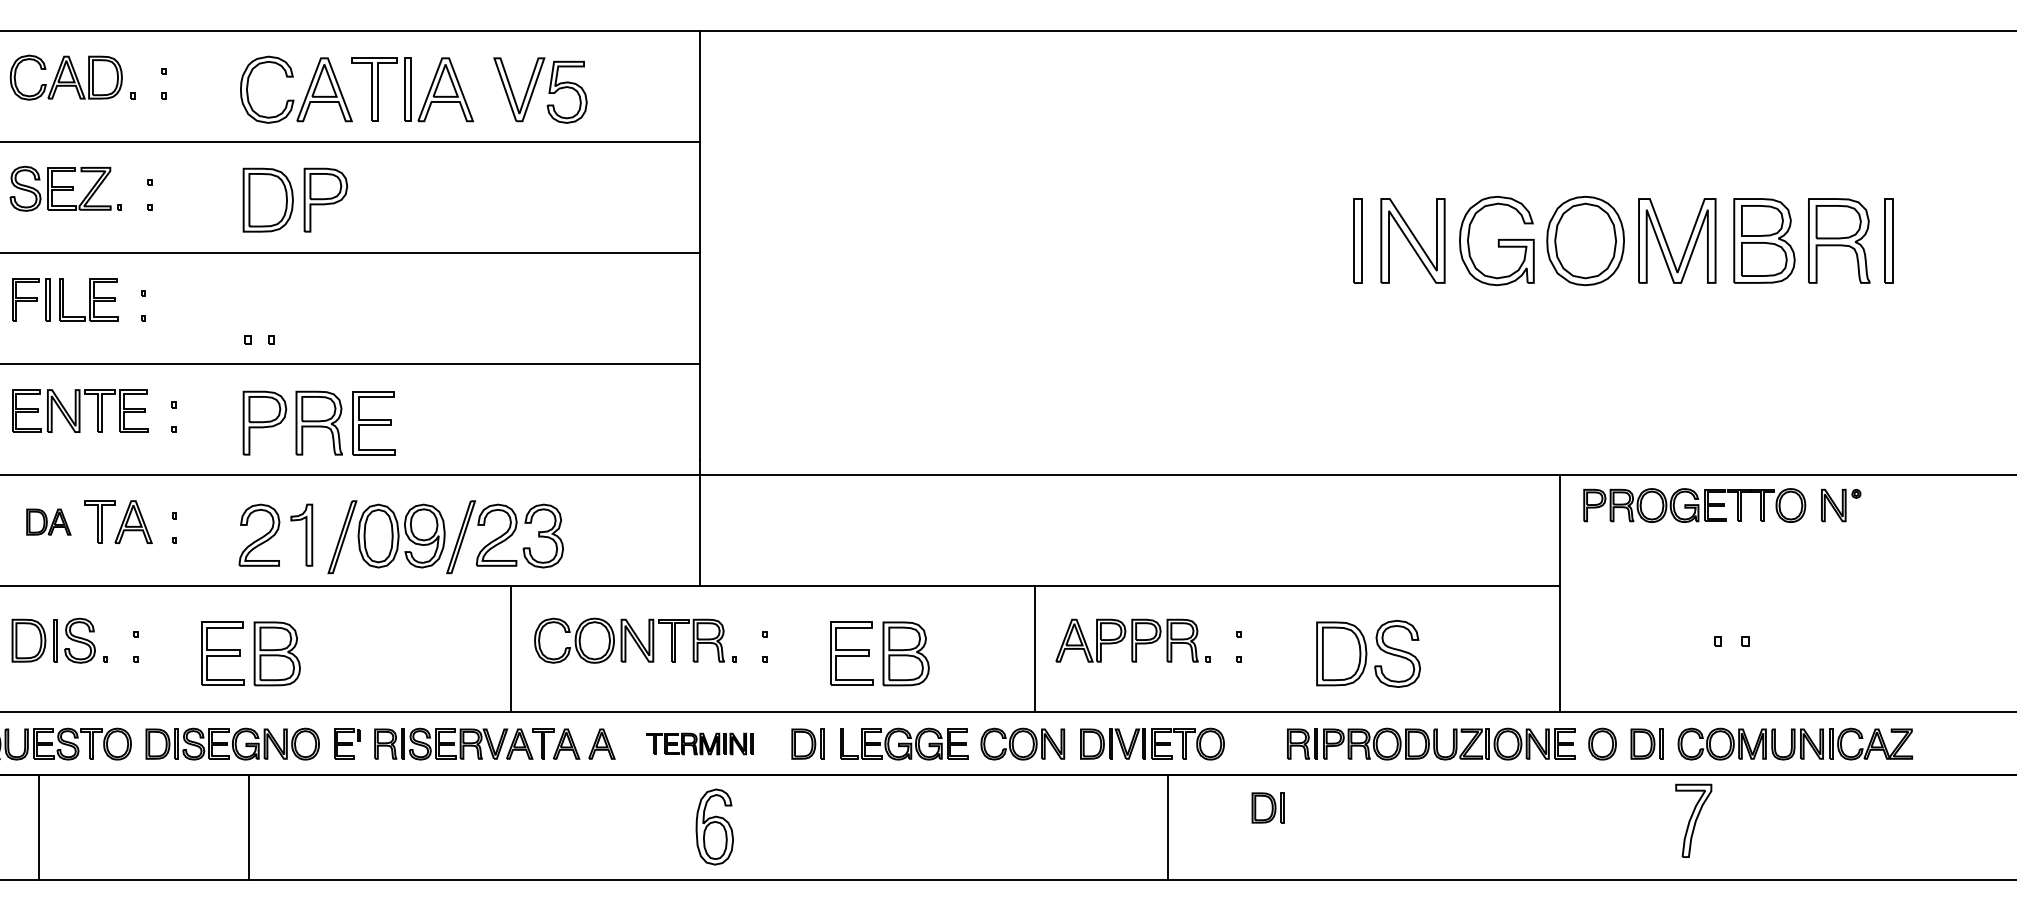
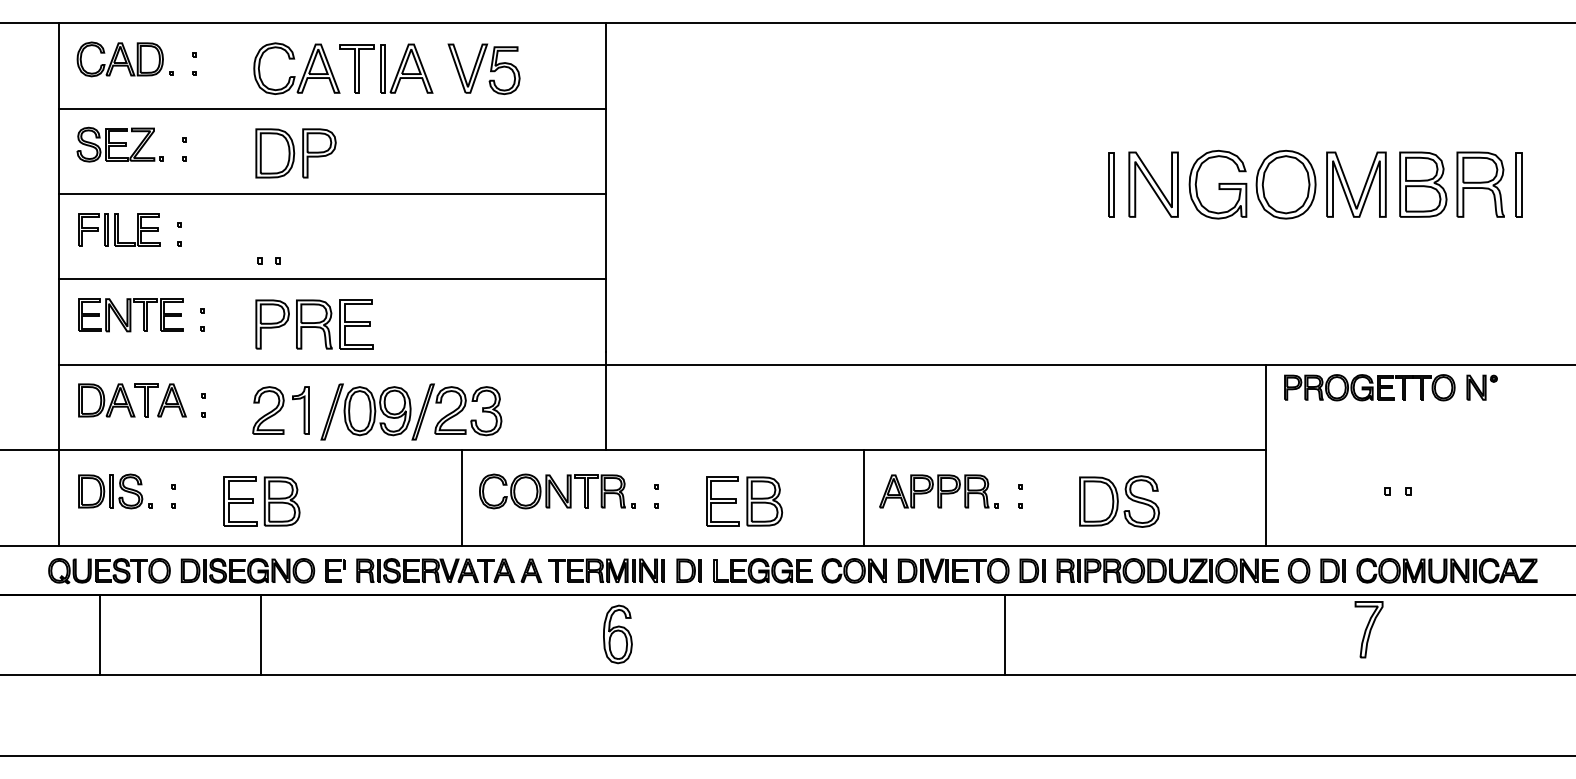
part: (48, 522) -> (106, 400), size x1.67
part: (699, 743) -> (606, 570), size x1.43
part: (1268, 807) -> (1032, 570), moved
line: (1167, 827) -> (1004, 634), moved

